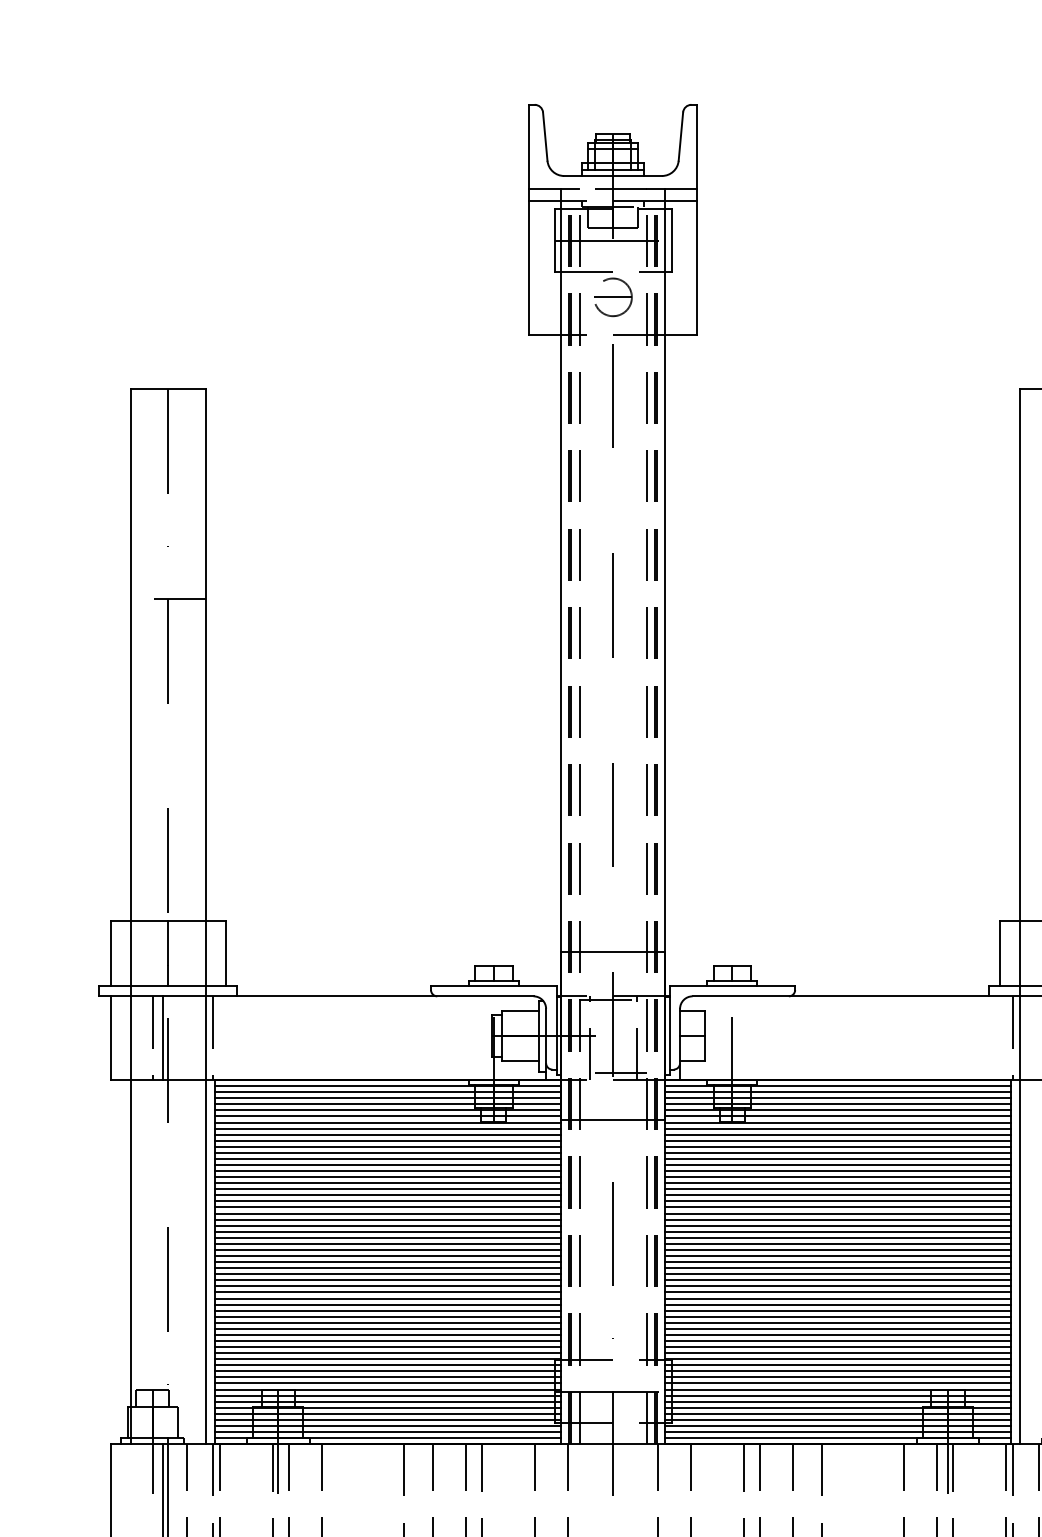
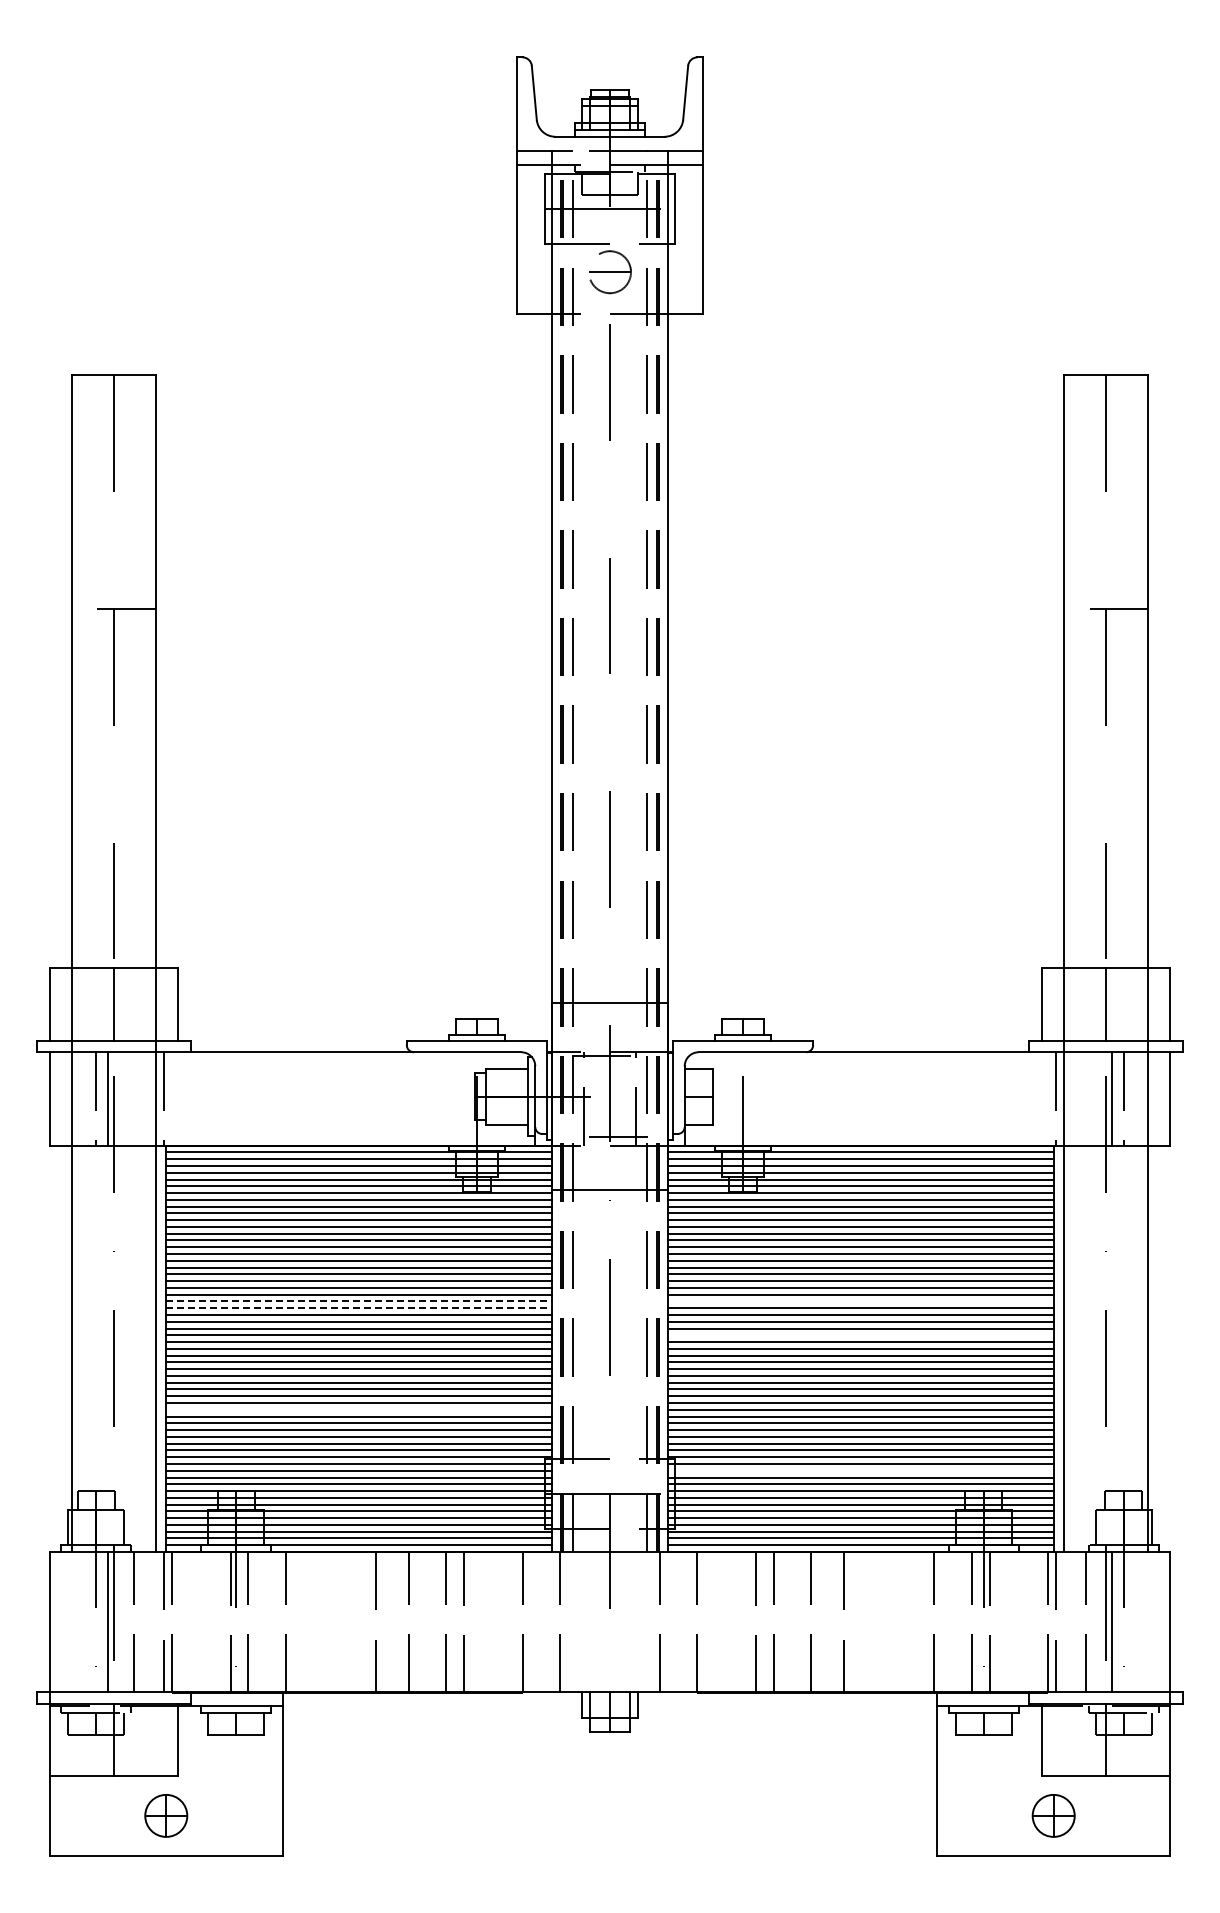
line: (387, 1219) -> (358, 1301), solid -> dashed
line: (837, 1219) -> (860, 1301), removed
line: (387, 1225) -> (358, 1308), solid -> dashed
line: (837, 1250) -> (860, 1335), removed
line: (387, 1316) -> (358, 1409), removed
line: (837, 1371) -> (860, 1470), removed

